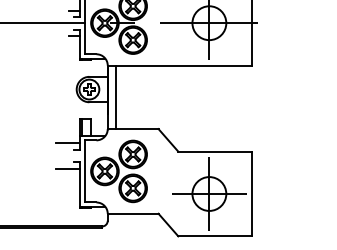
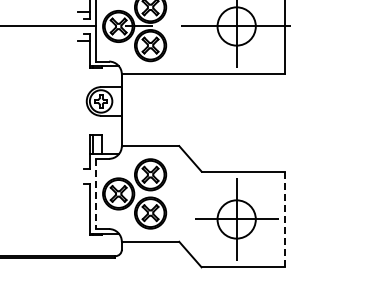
line: (116, 97) -> (131, 110), removed
line: (66, 143) -> (75, 162), removed
line: (66, 168) -> (75, 190), removed
line: (85, 171) -> (96, 194), solid -> dashed
line: (251, 194) -> (284, 219), solid -> dashed

